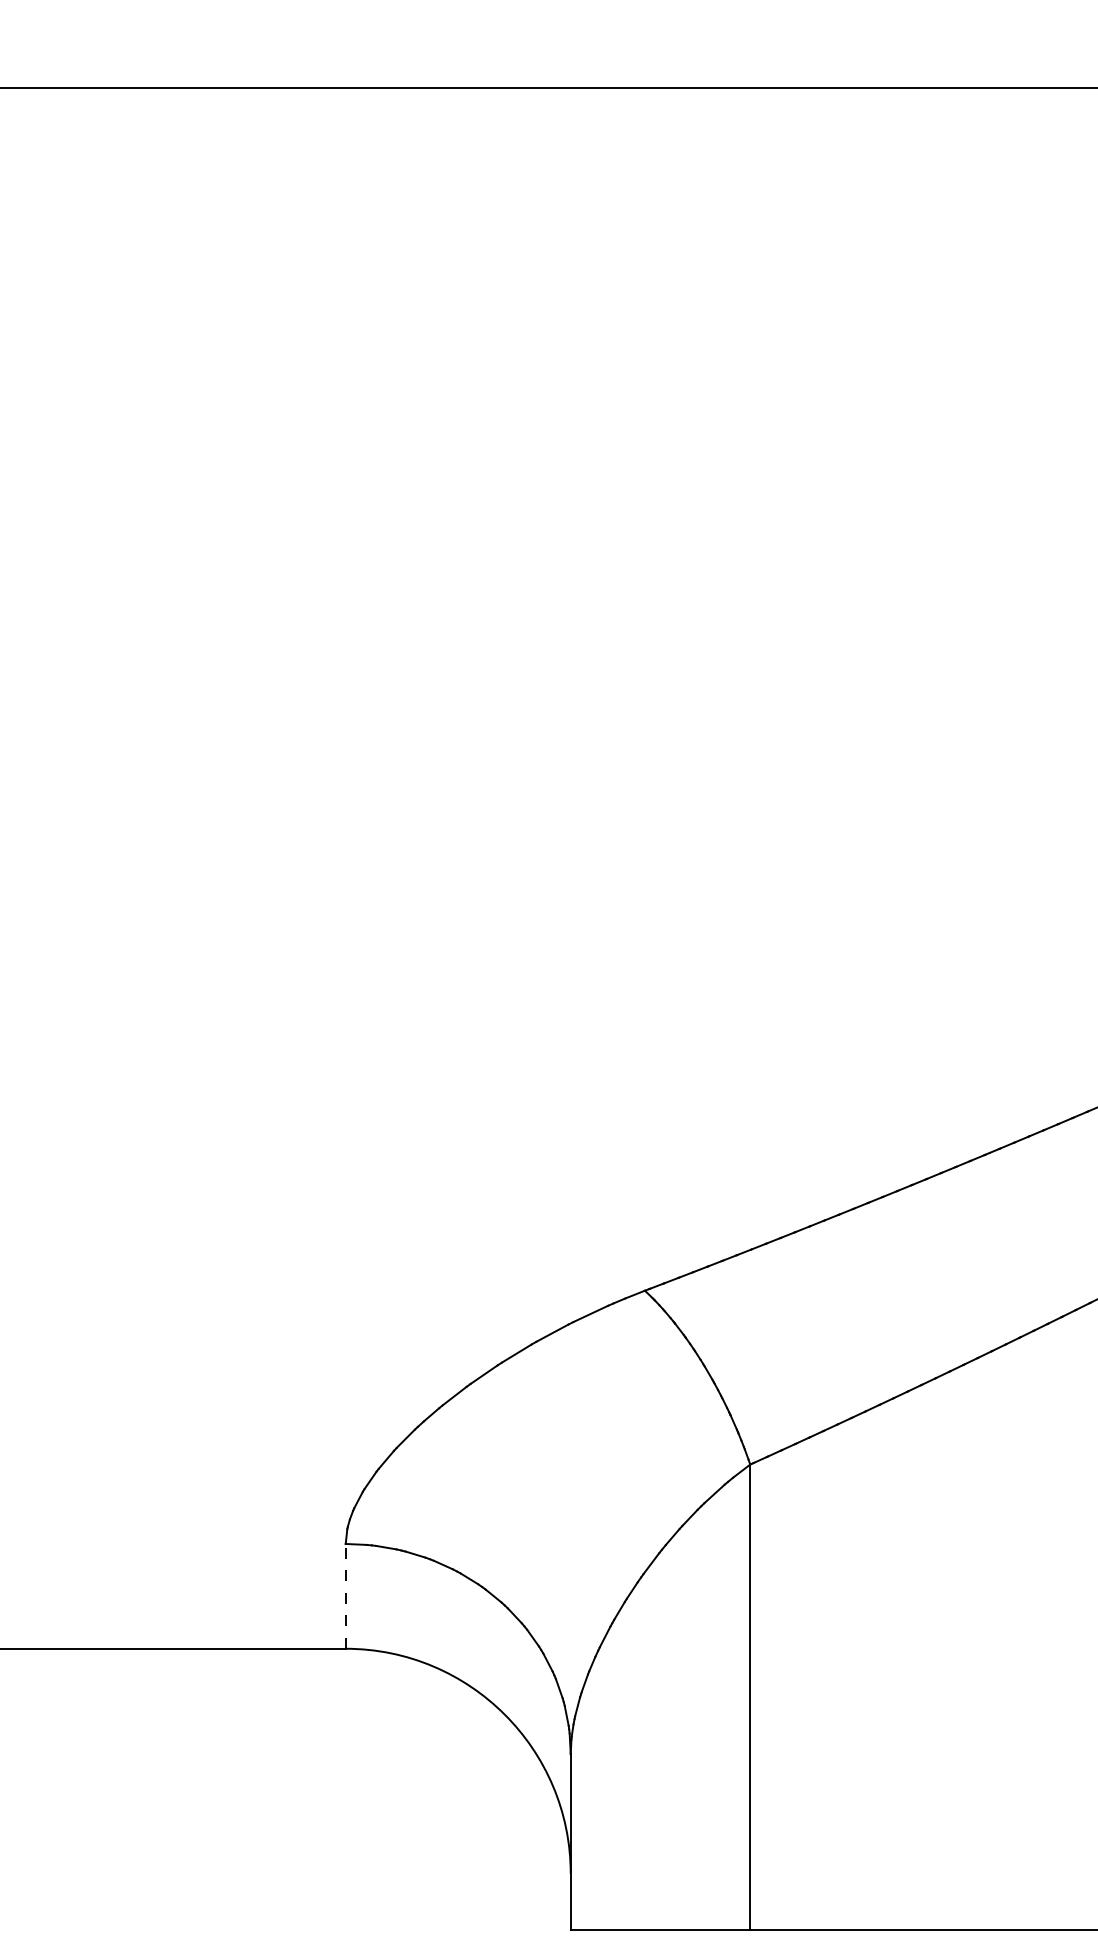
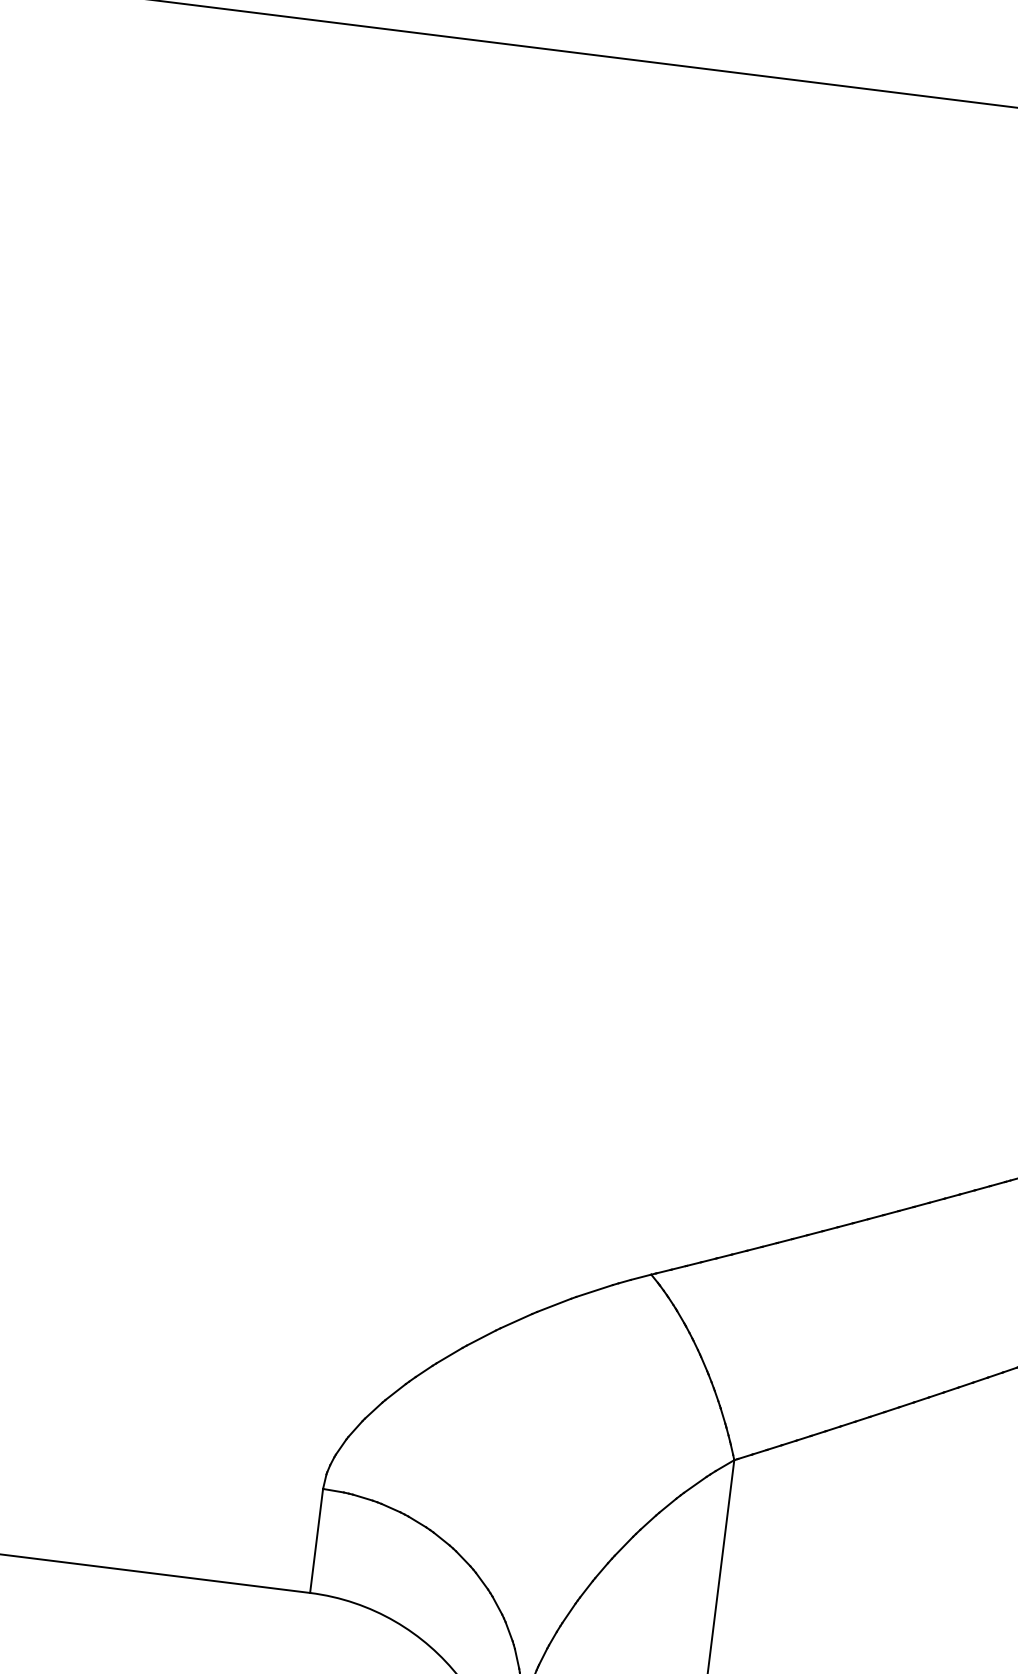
line: (345, 1595) -> (316, 1540), dashed -> solid

